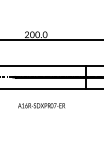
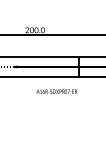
text: (41, 105) -> (56, 91), moved

